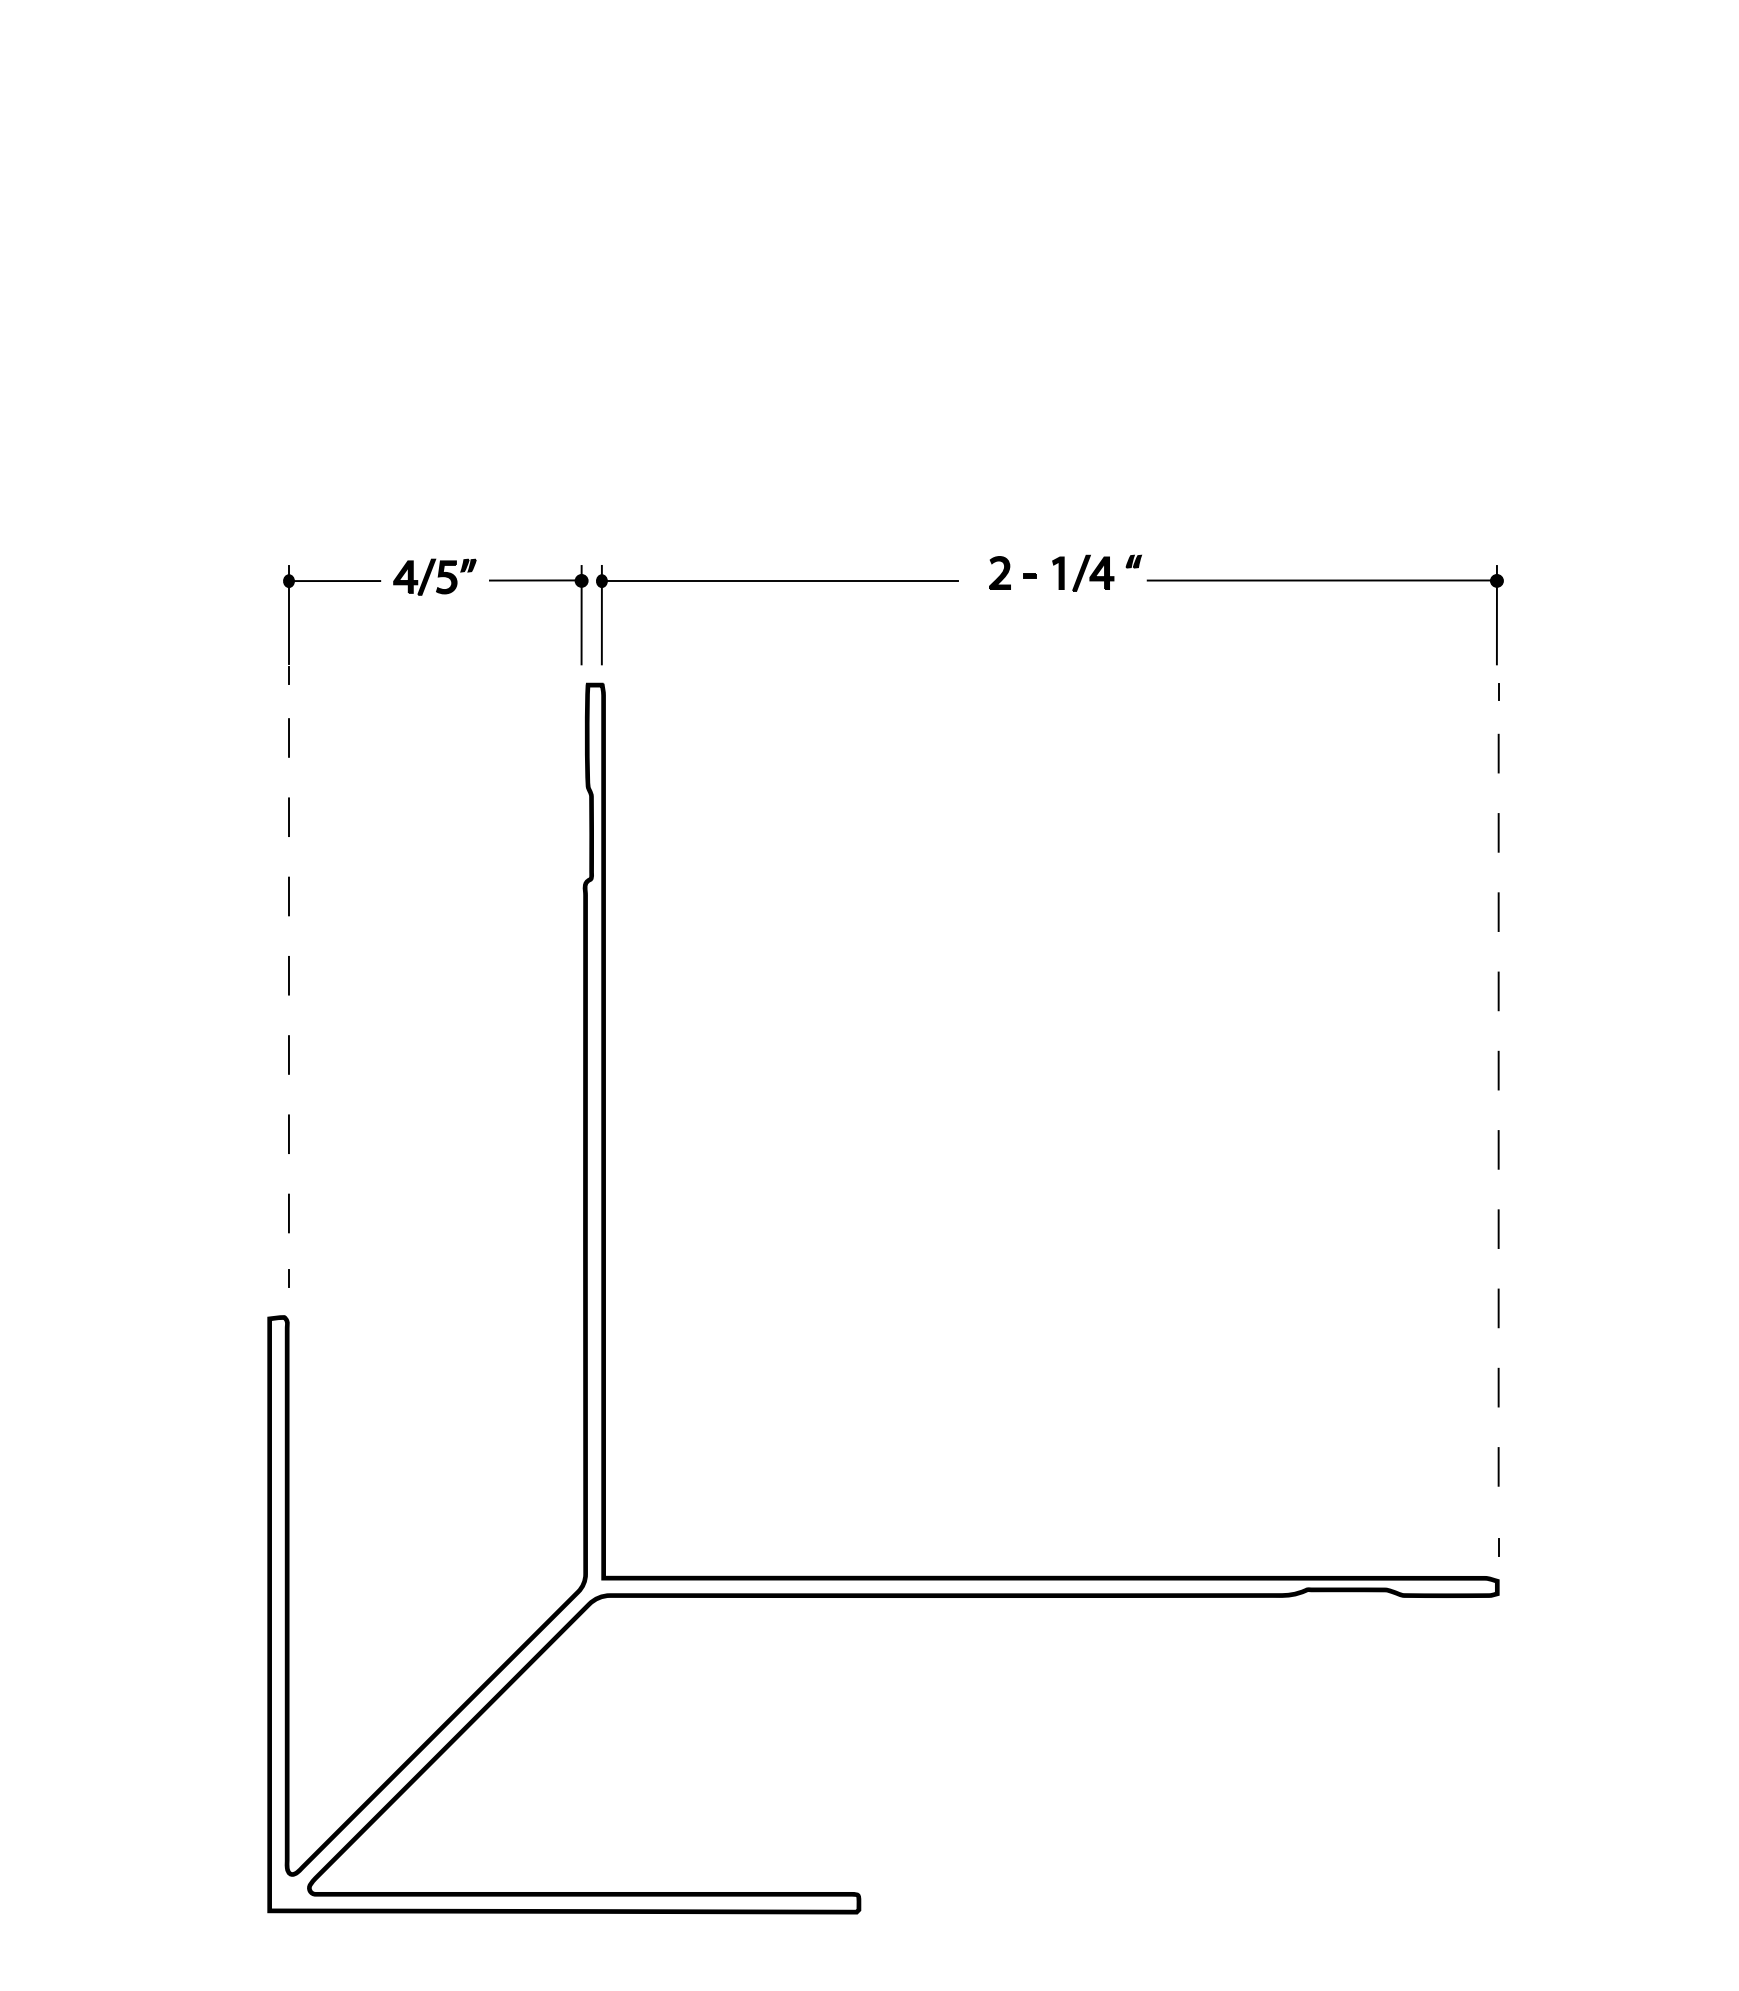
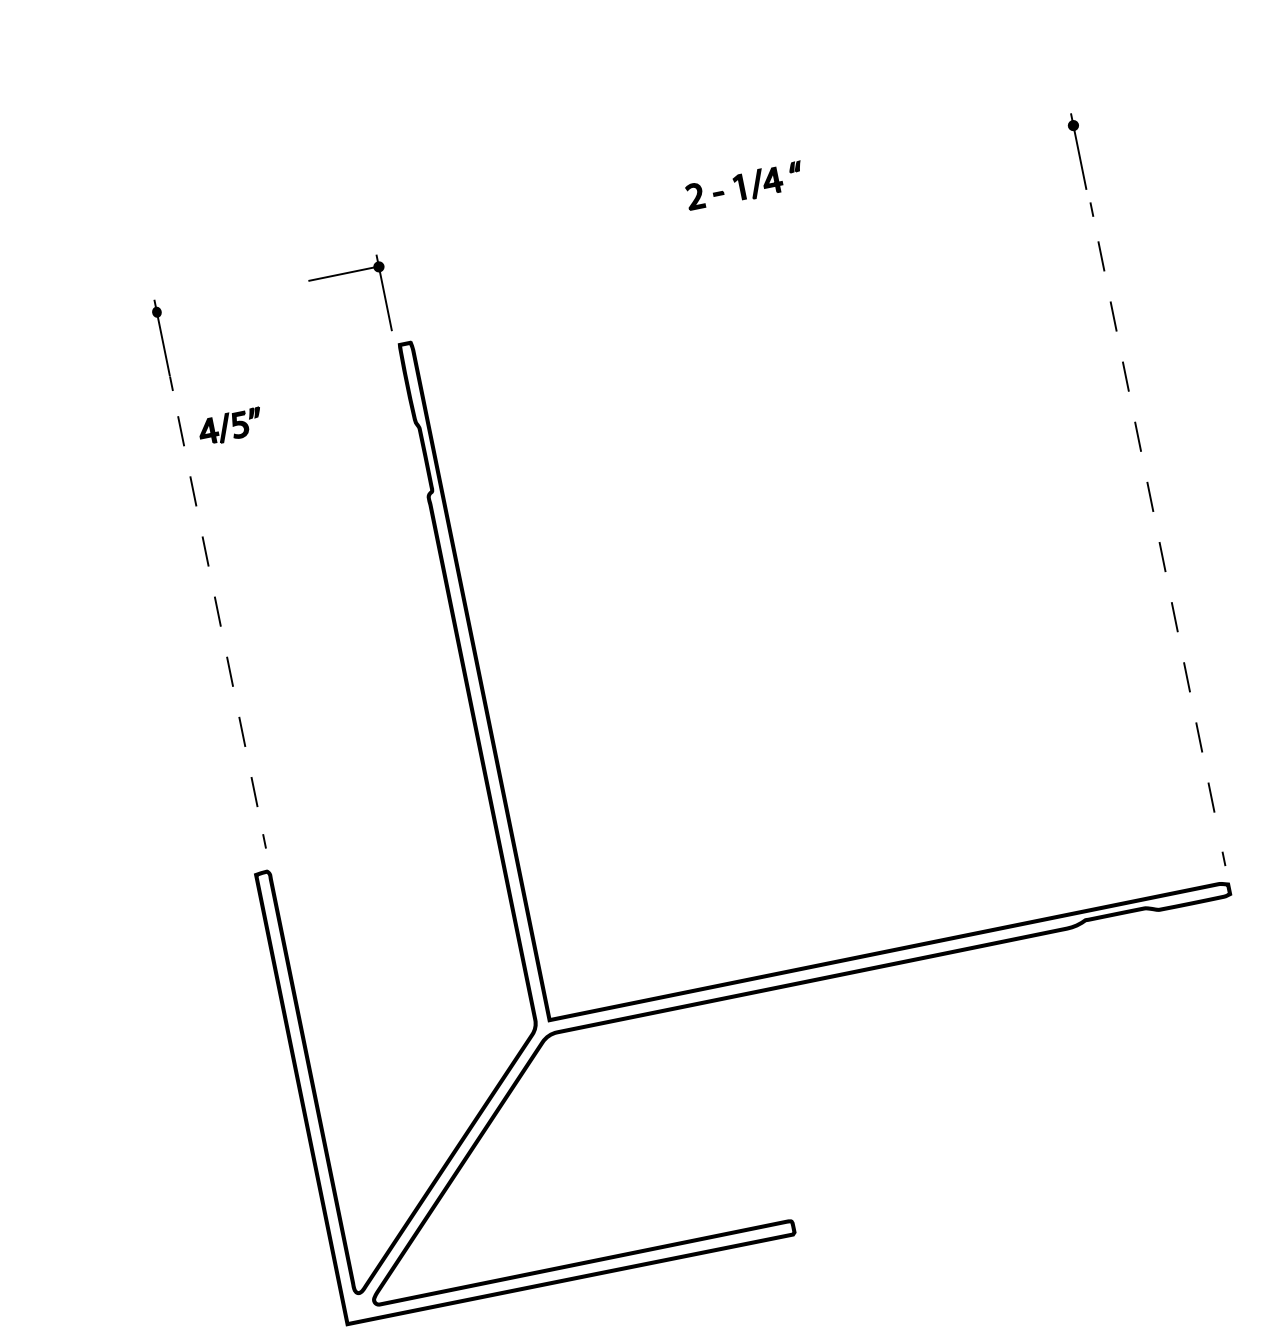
part: (434, 576) -> (230, 426), moved
line: (1319, 580) -> (938, 152), removed
line: (336, 581) -> (193, 305), removed
part: (777, 581) -> (527, 237), removed

